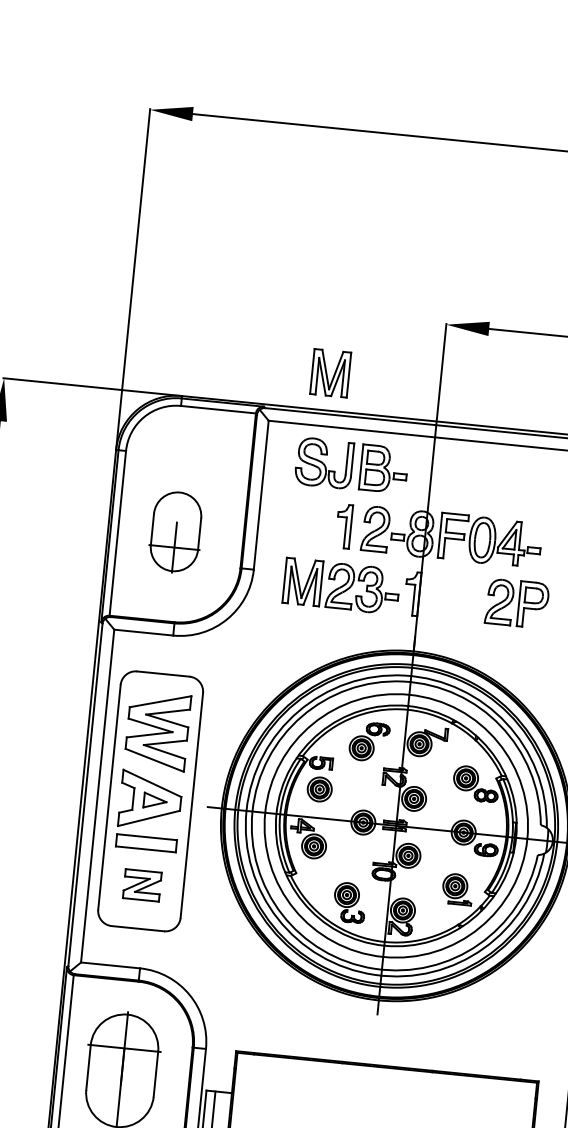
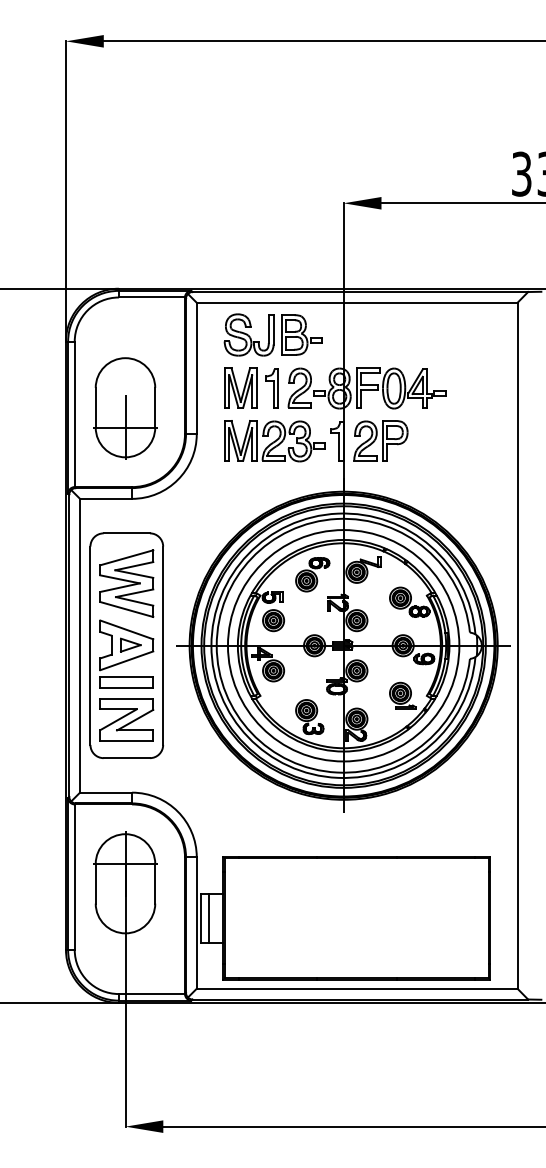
part: (330, 372) -> (240, 387), moved
part: (175, 532) -> (125, 408), size x1.43
part: (516, 603) -> (380, 440), moved
part: (141, 884) -> (126, 719), size x1.67

